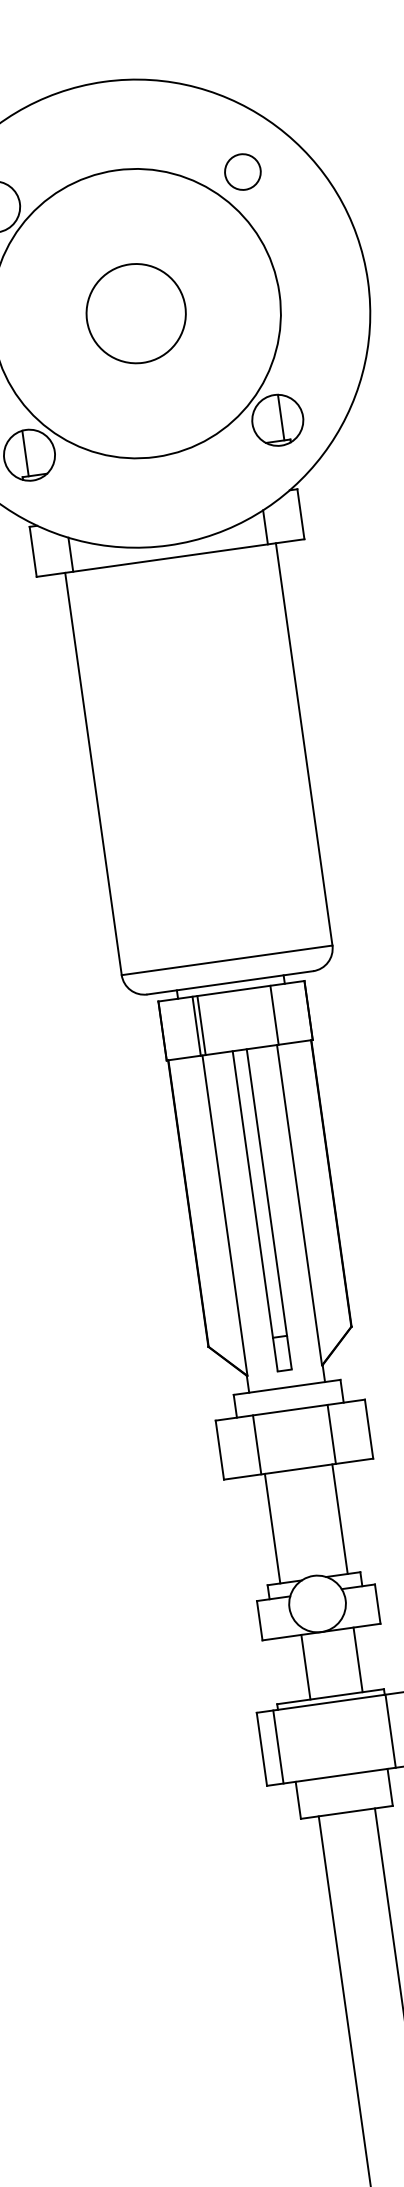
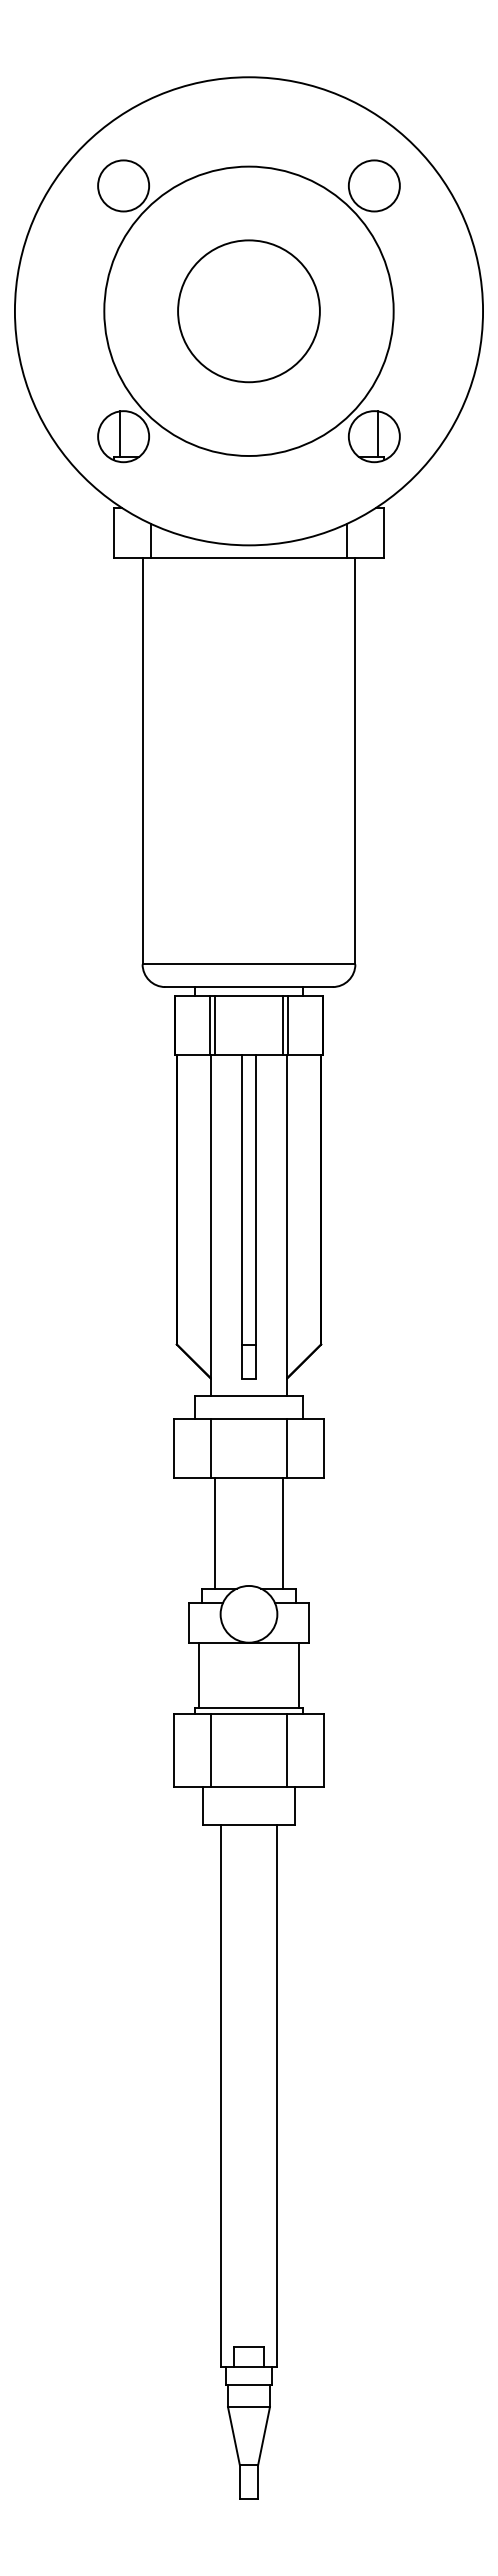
circle: (242, 171) -> (373, 185), size x1.43
circle: (135, 313) -> (248, 311), size x1.43
line: (269, 1016) -> (283, 1025), added
line: (358, 1659) -> (299, 1674), moved
line: (305, 1666) -> (198, 1674), moved
line: (390, 1731) -> (286, 1750), moved
line: (278, 1746) -> (211, 1750), moved

